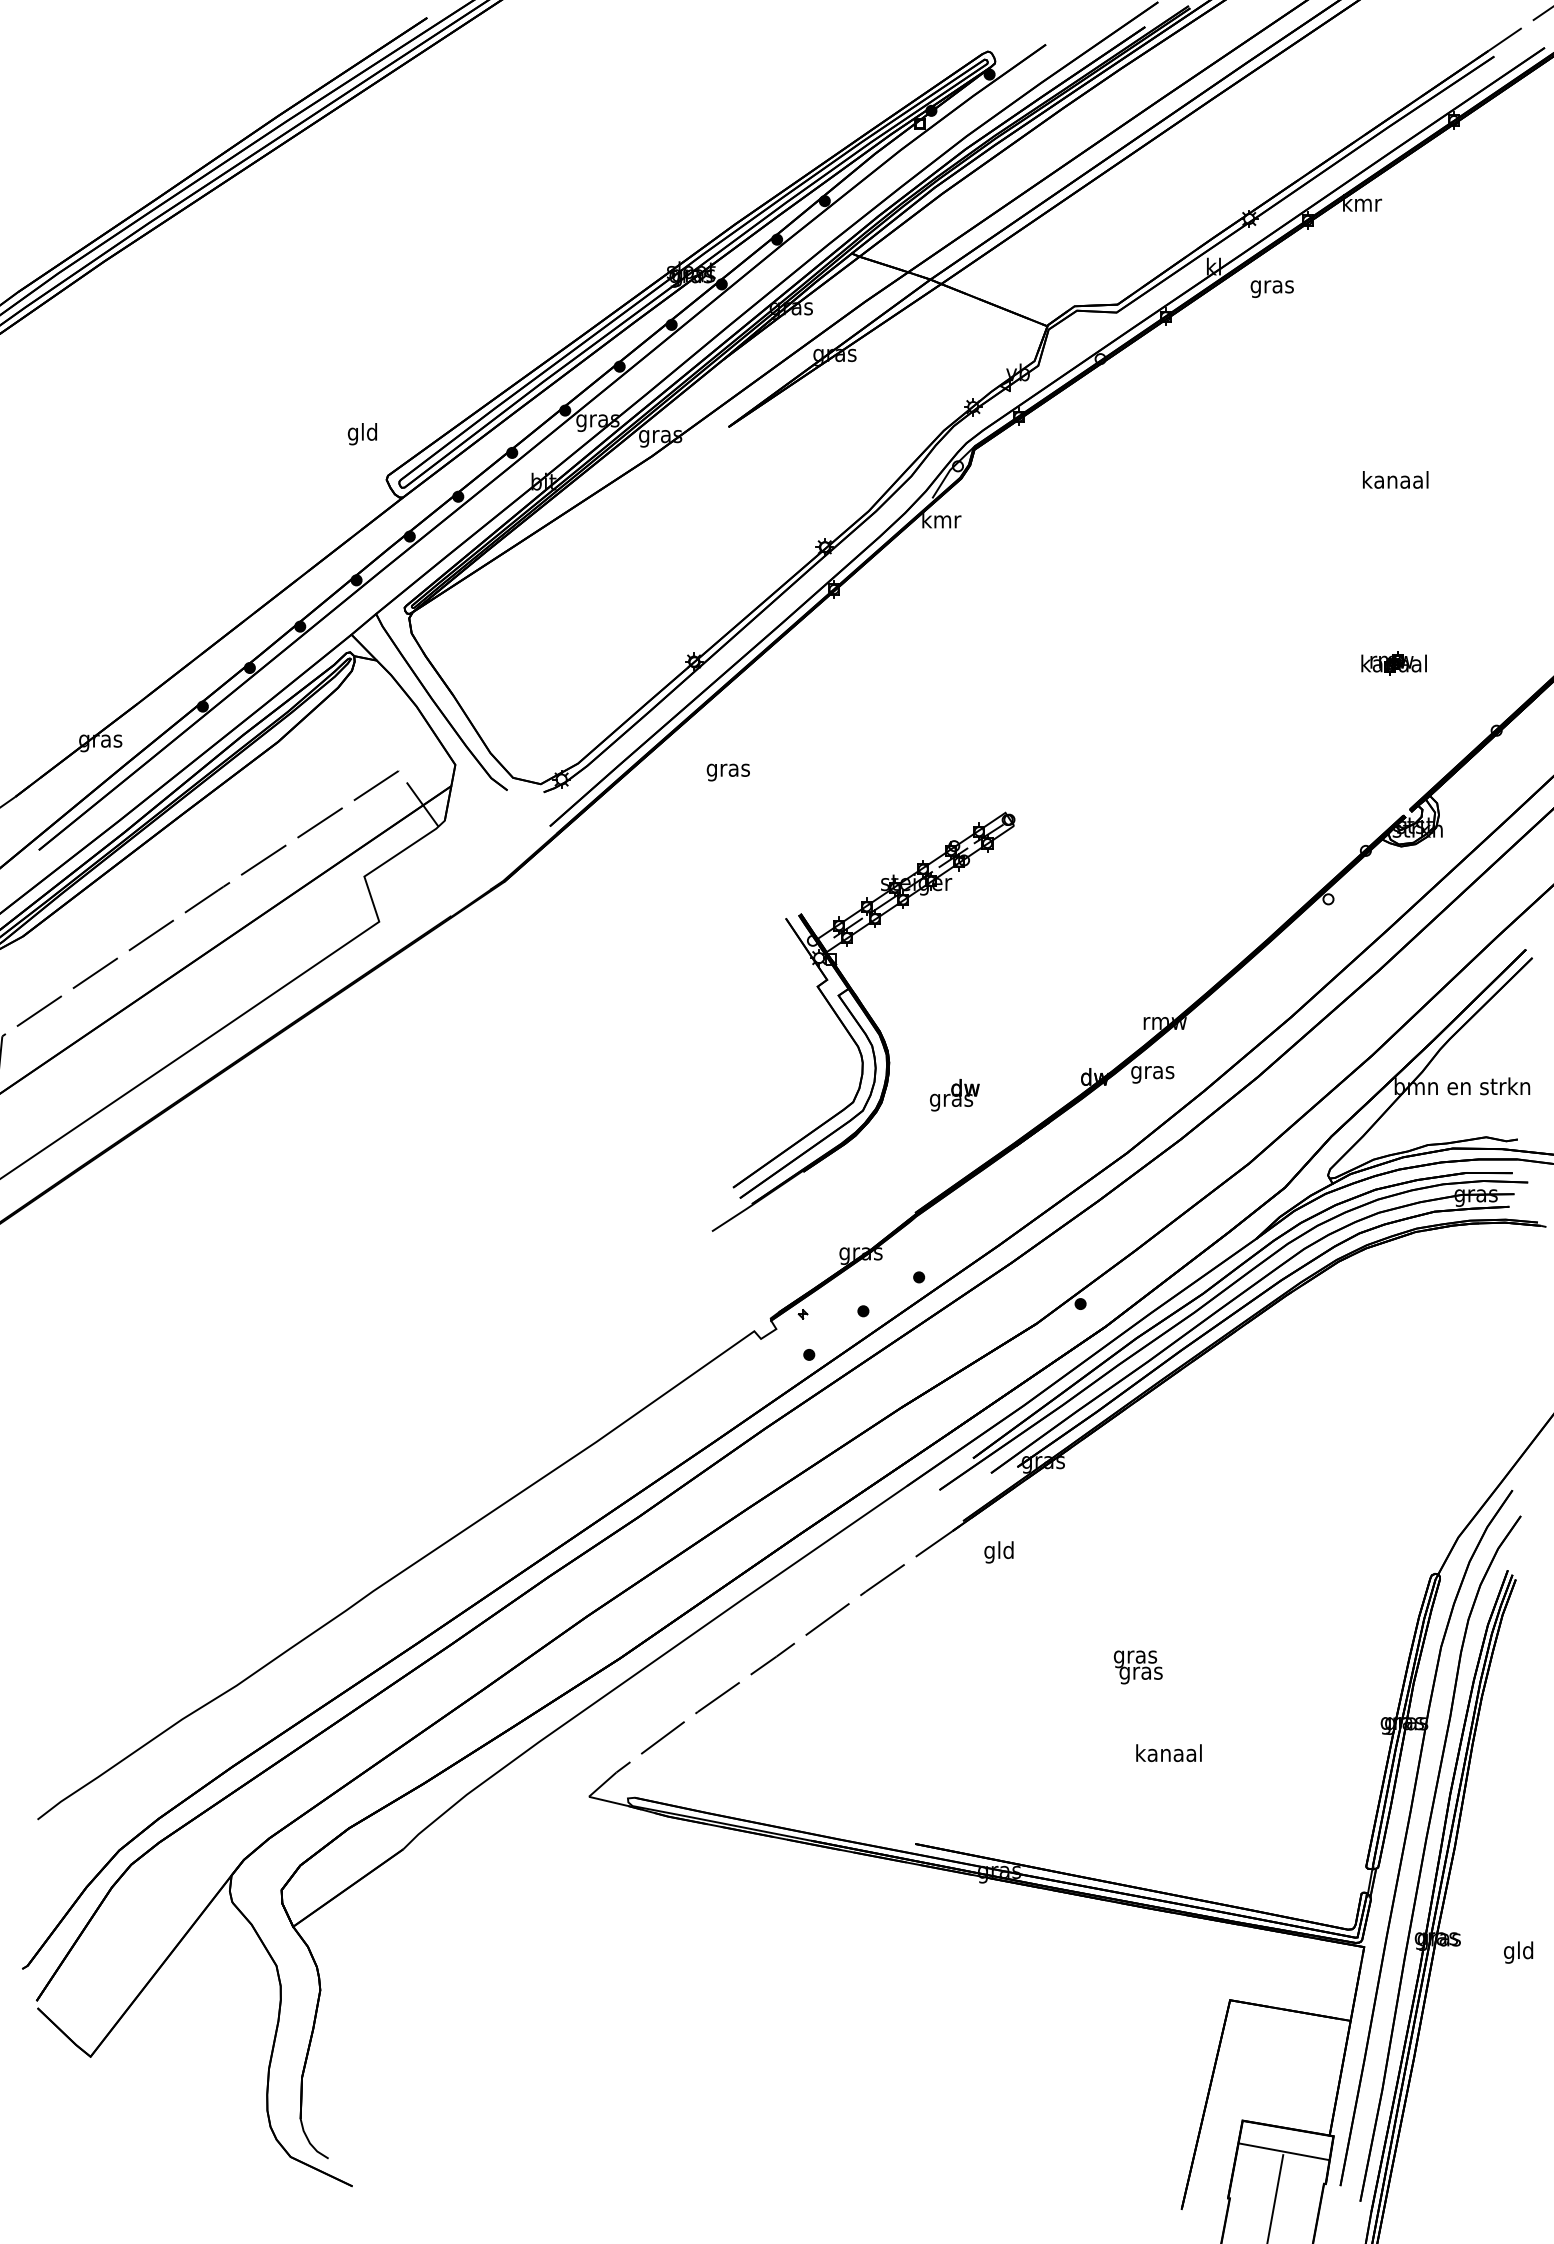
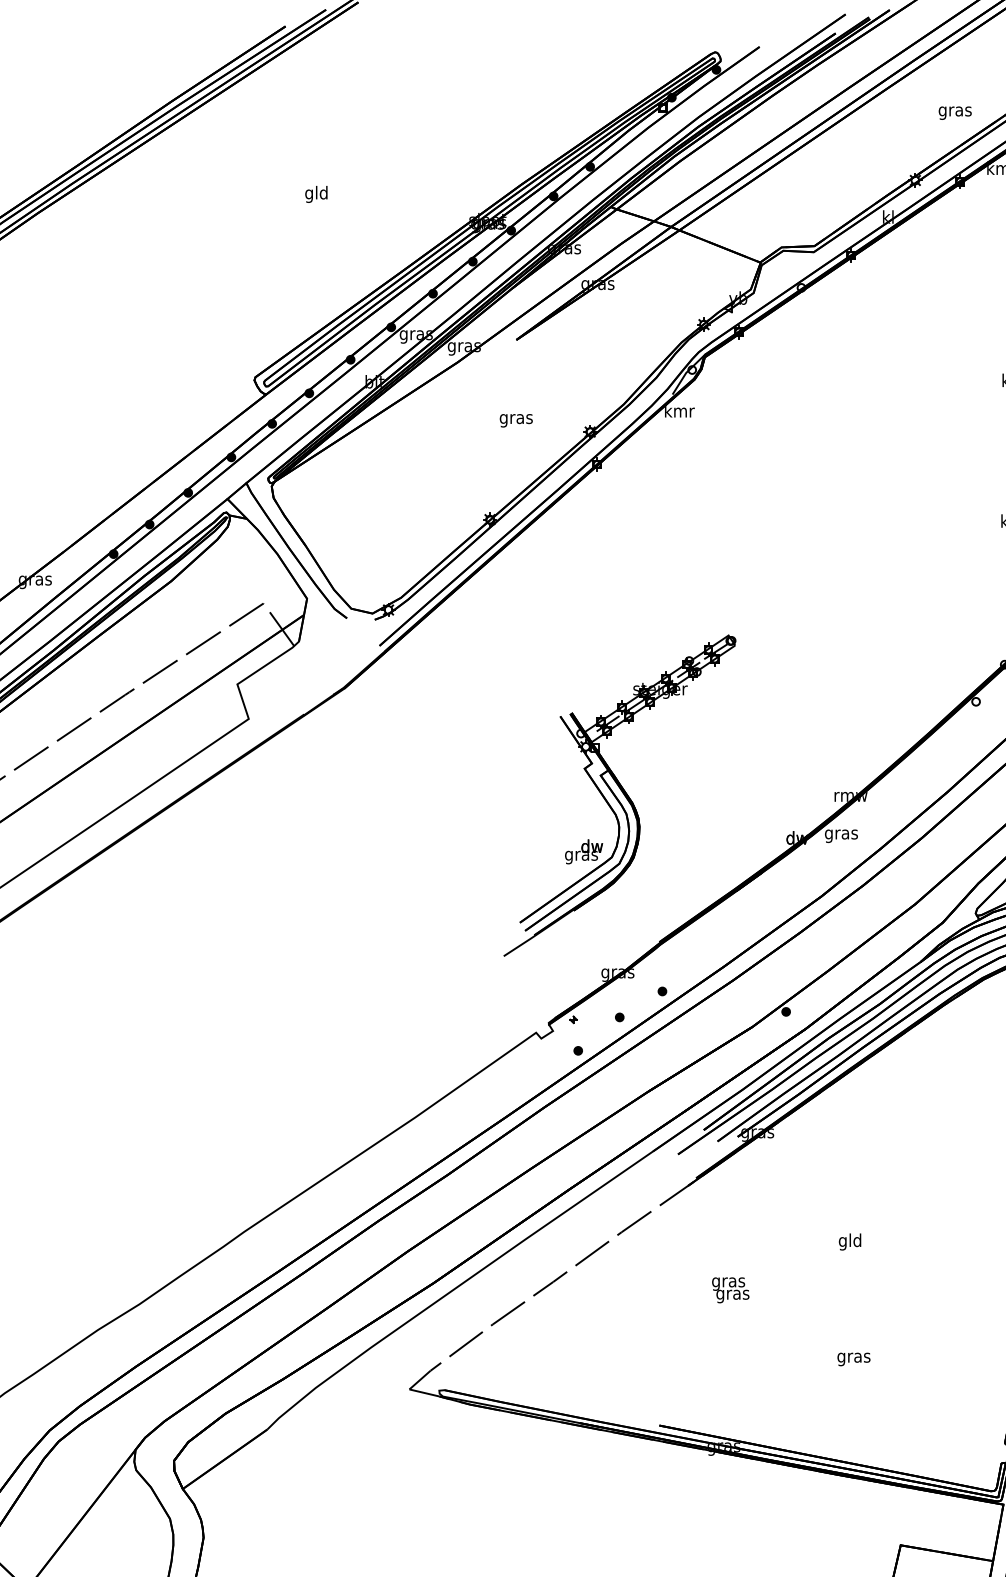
text: (1271, 288) -> (954, 112), moved
text: (362, 434) -> (316, 194), moved
text: (727, 772) -> (515, 420), moved
text: (954, 1094) -> (583, 851), moved
text: (998, 1552) -> (849, 1242), moved
text: (1138, 1667) -> (730, 1290), moved
text: (1168, 1755) -> (853, 1357), kanaal -> gras

